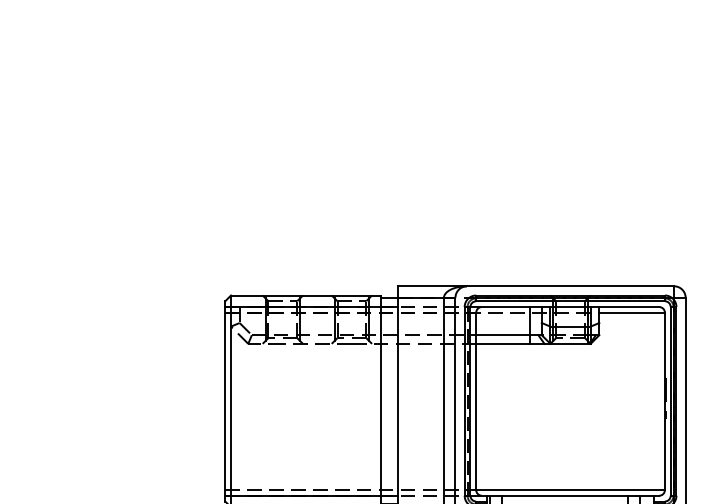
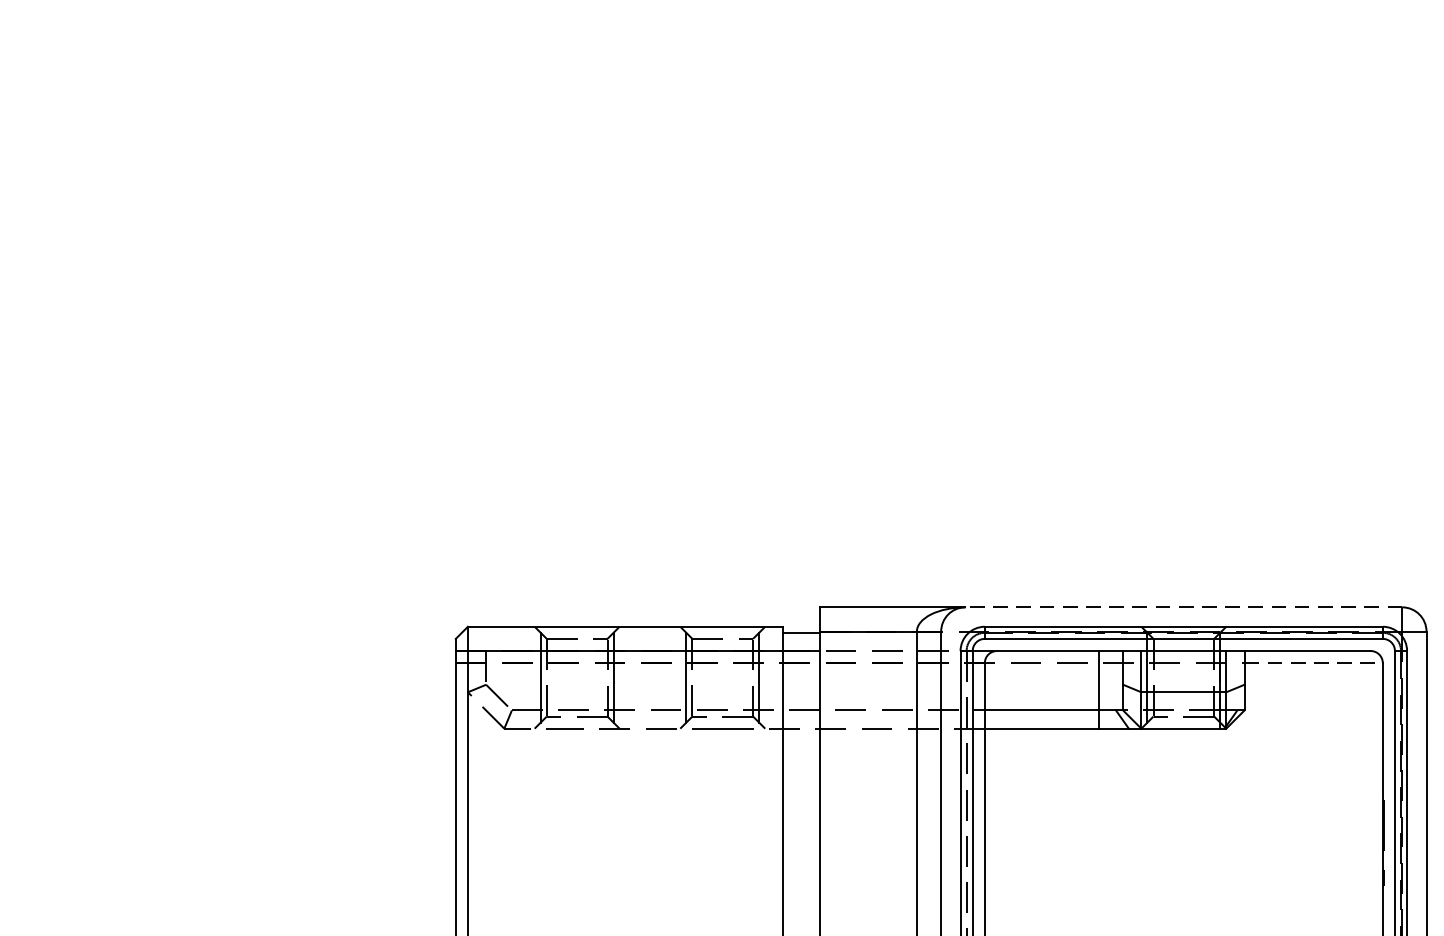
line: (570, 286) -> (1183, 607), solid -> dashed
line: (632, 312) -> (1314, 662), solid -> dashed

